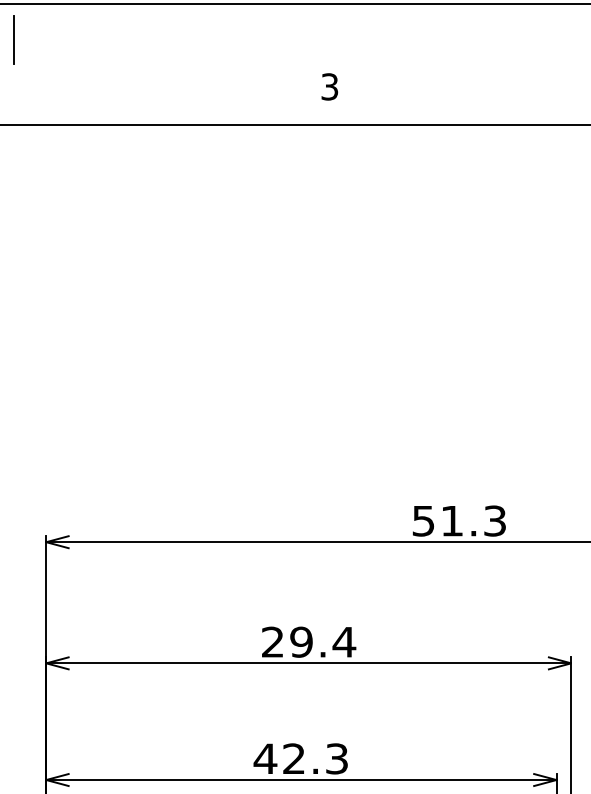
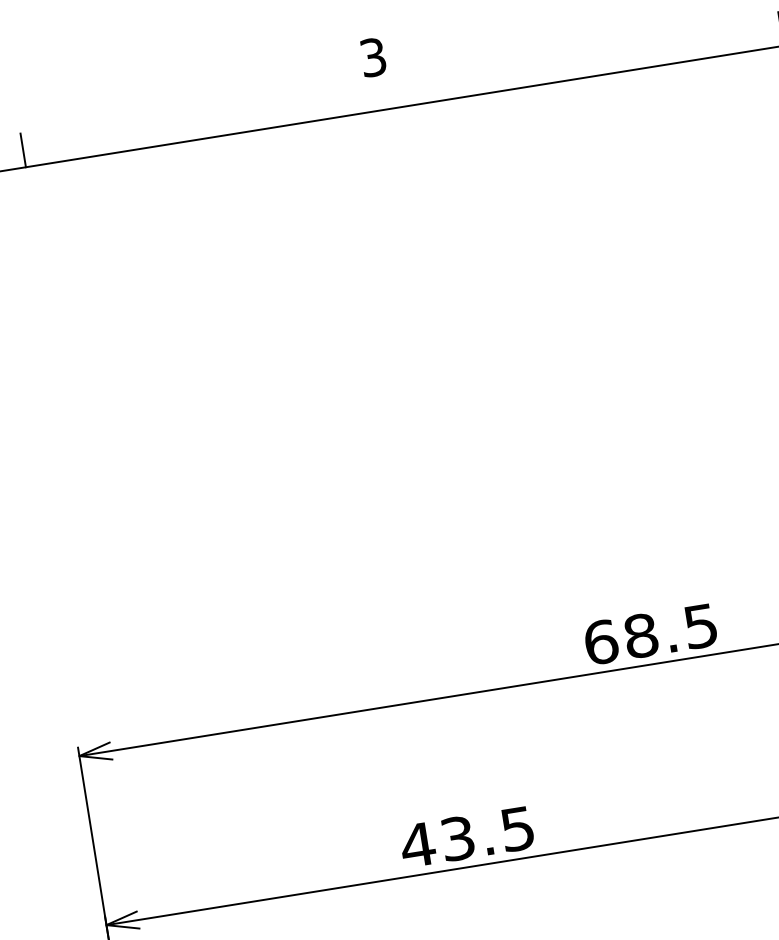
line: (74, 112) -> (22, 150), added
text: (458, 520) -> (649, 633), 51.3 -> 68.5
text: (308, 641) -> (467, 836), 29.4 -> 43.5

